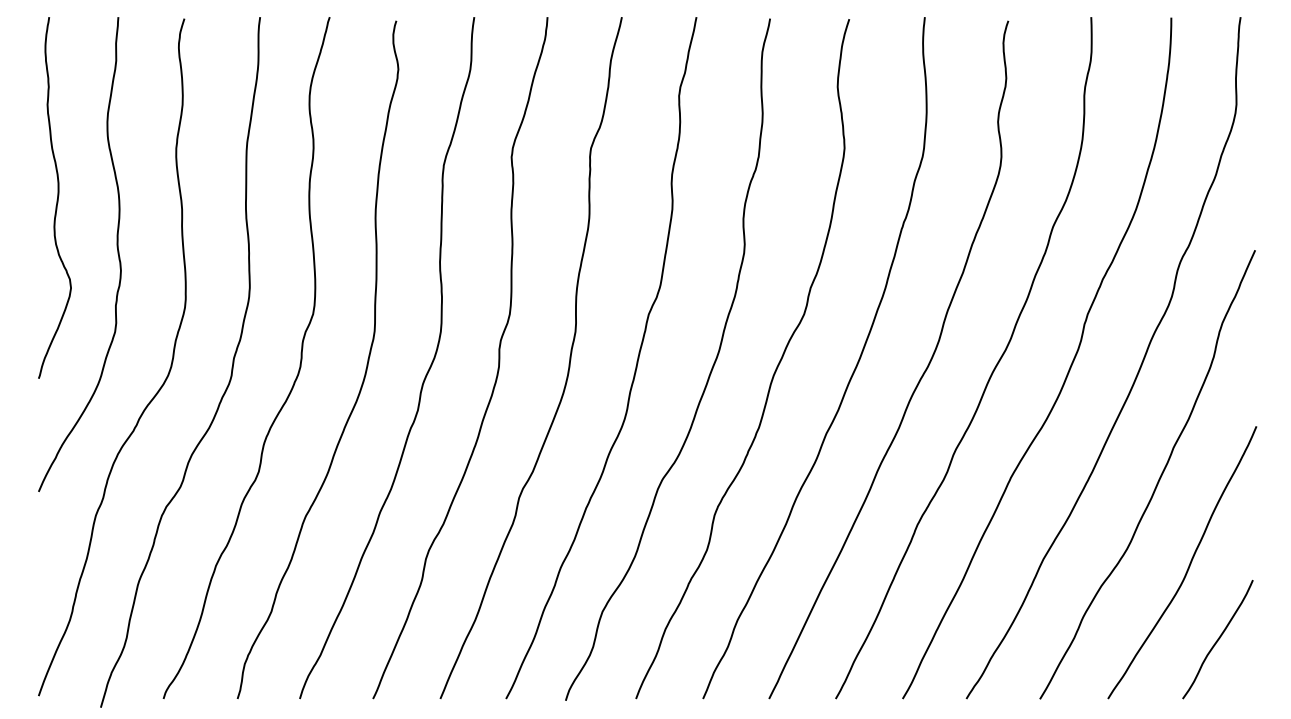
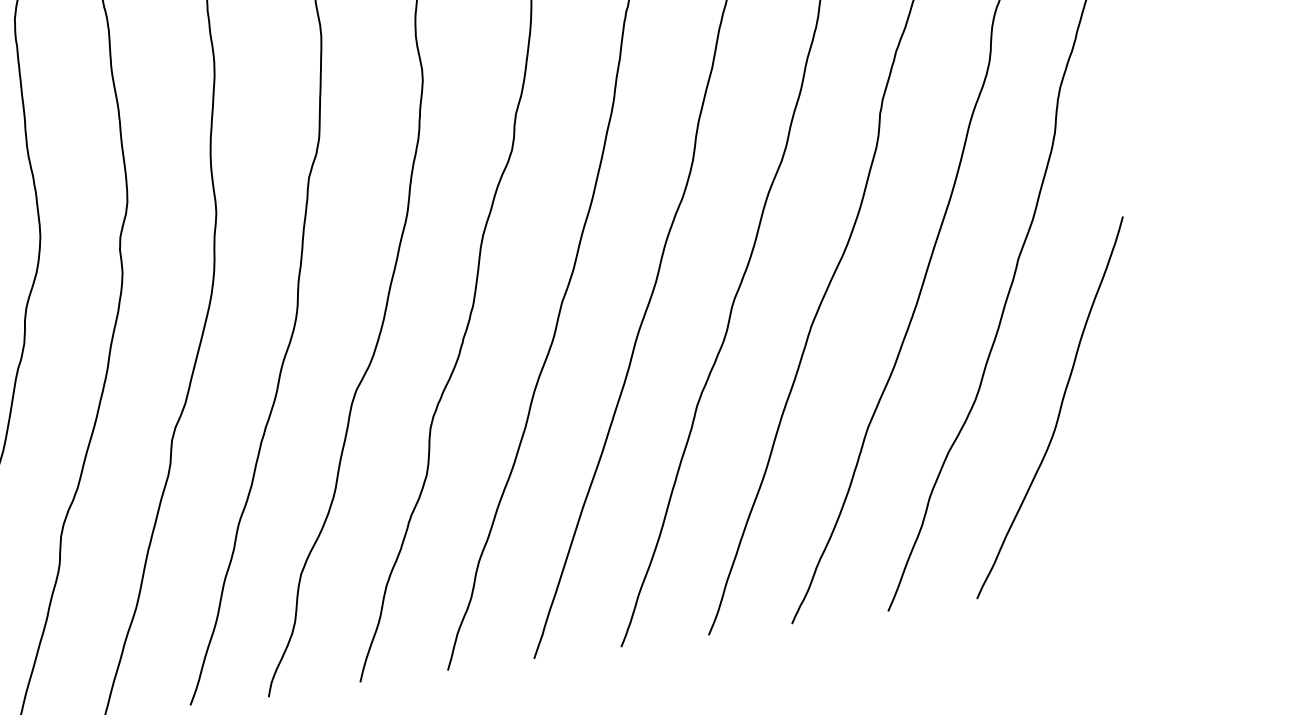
curve: (1217, 639) -> (1109, 501), removed

